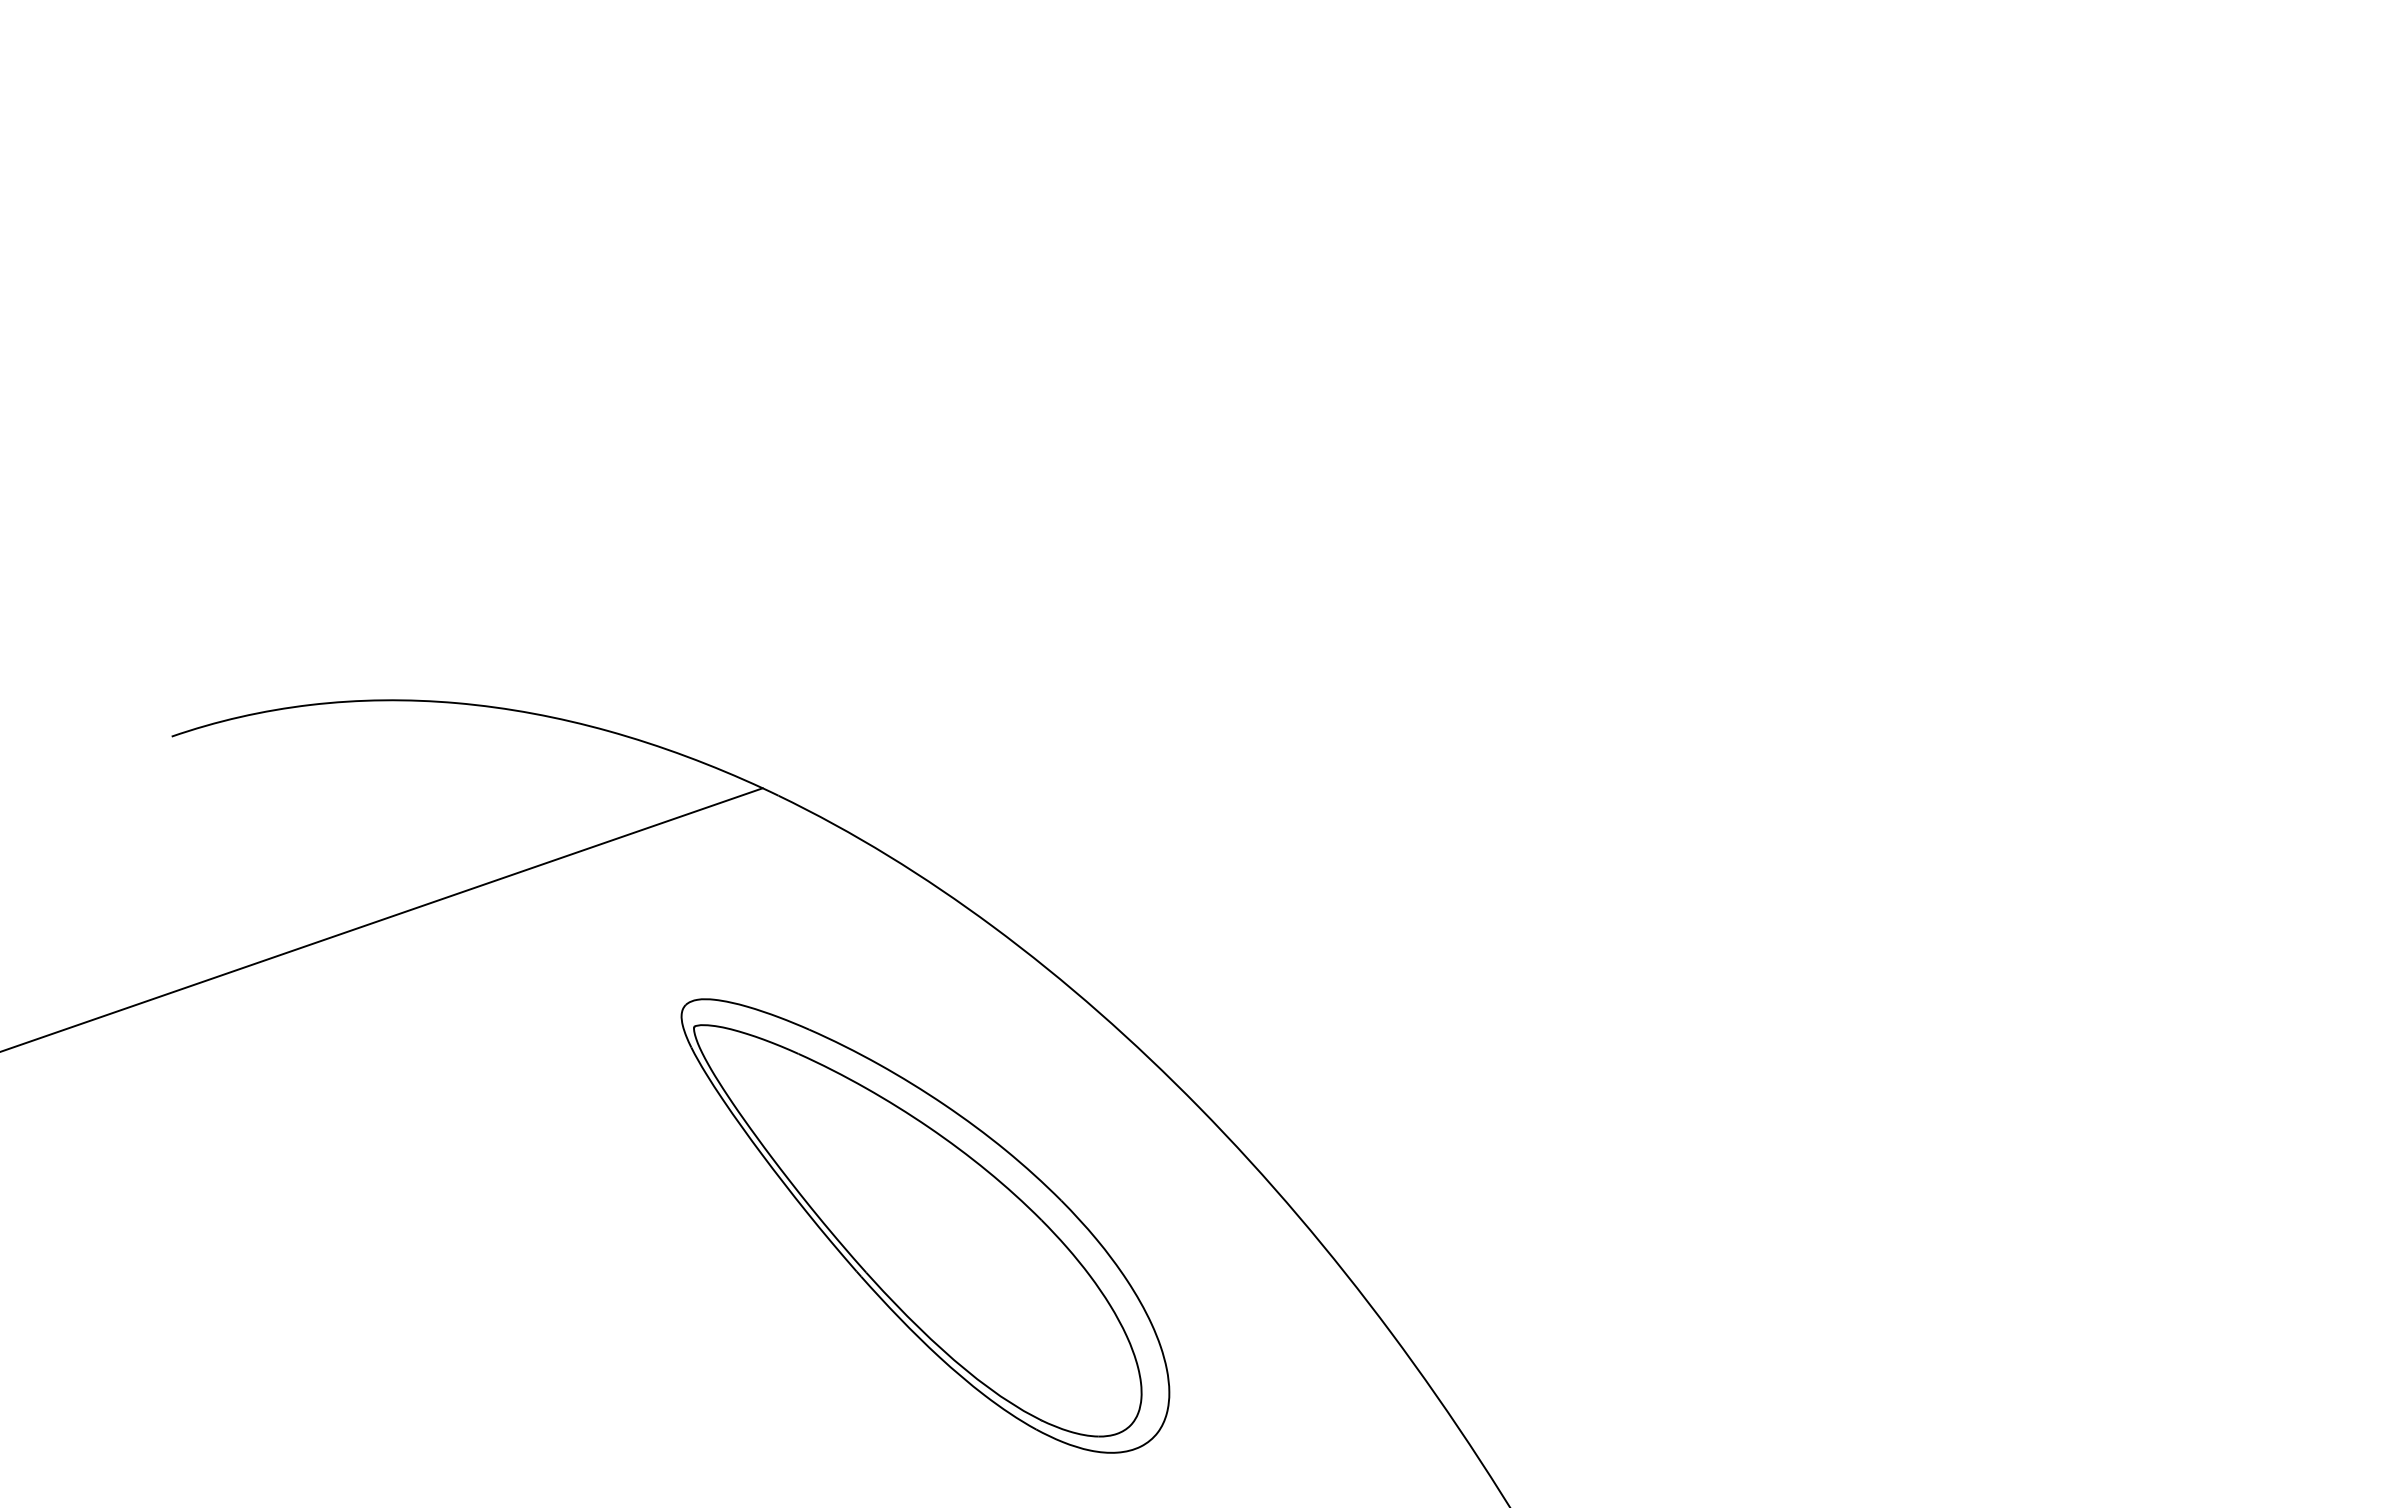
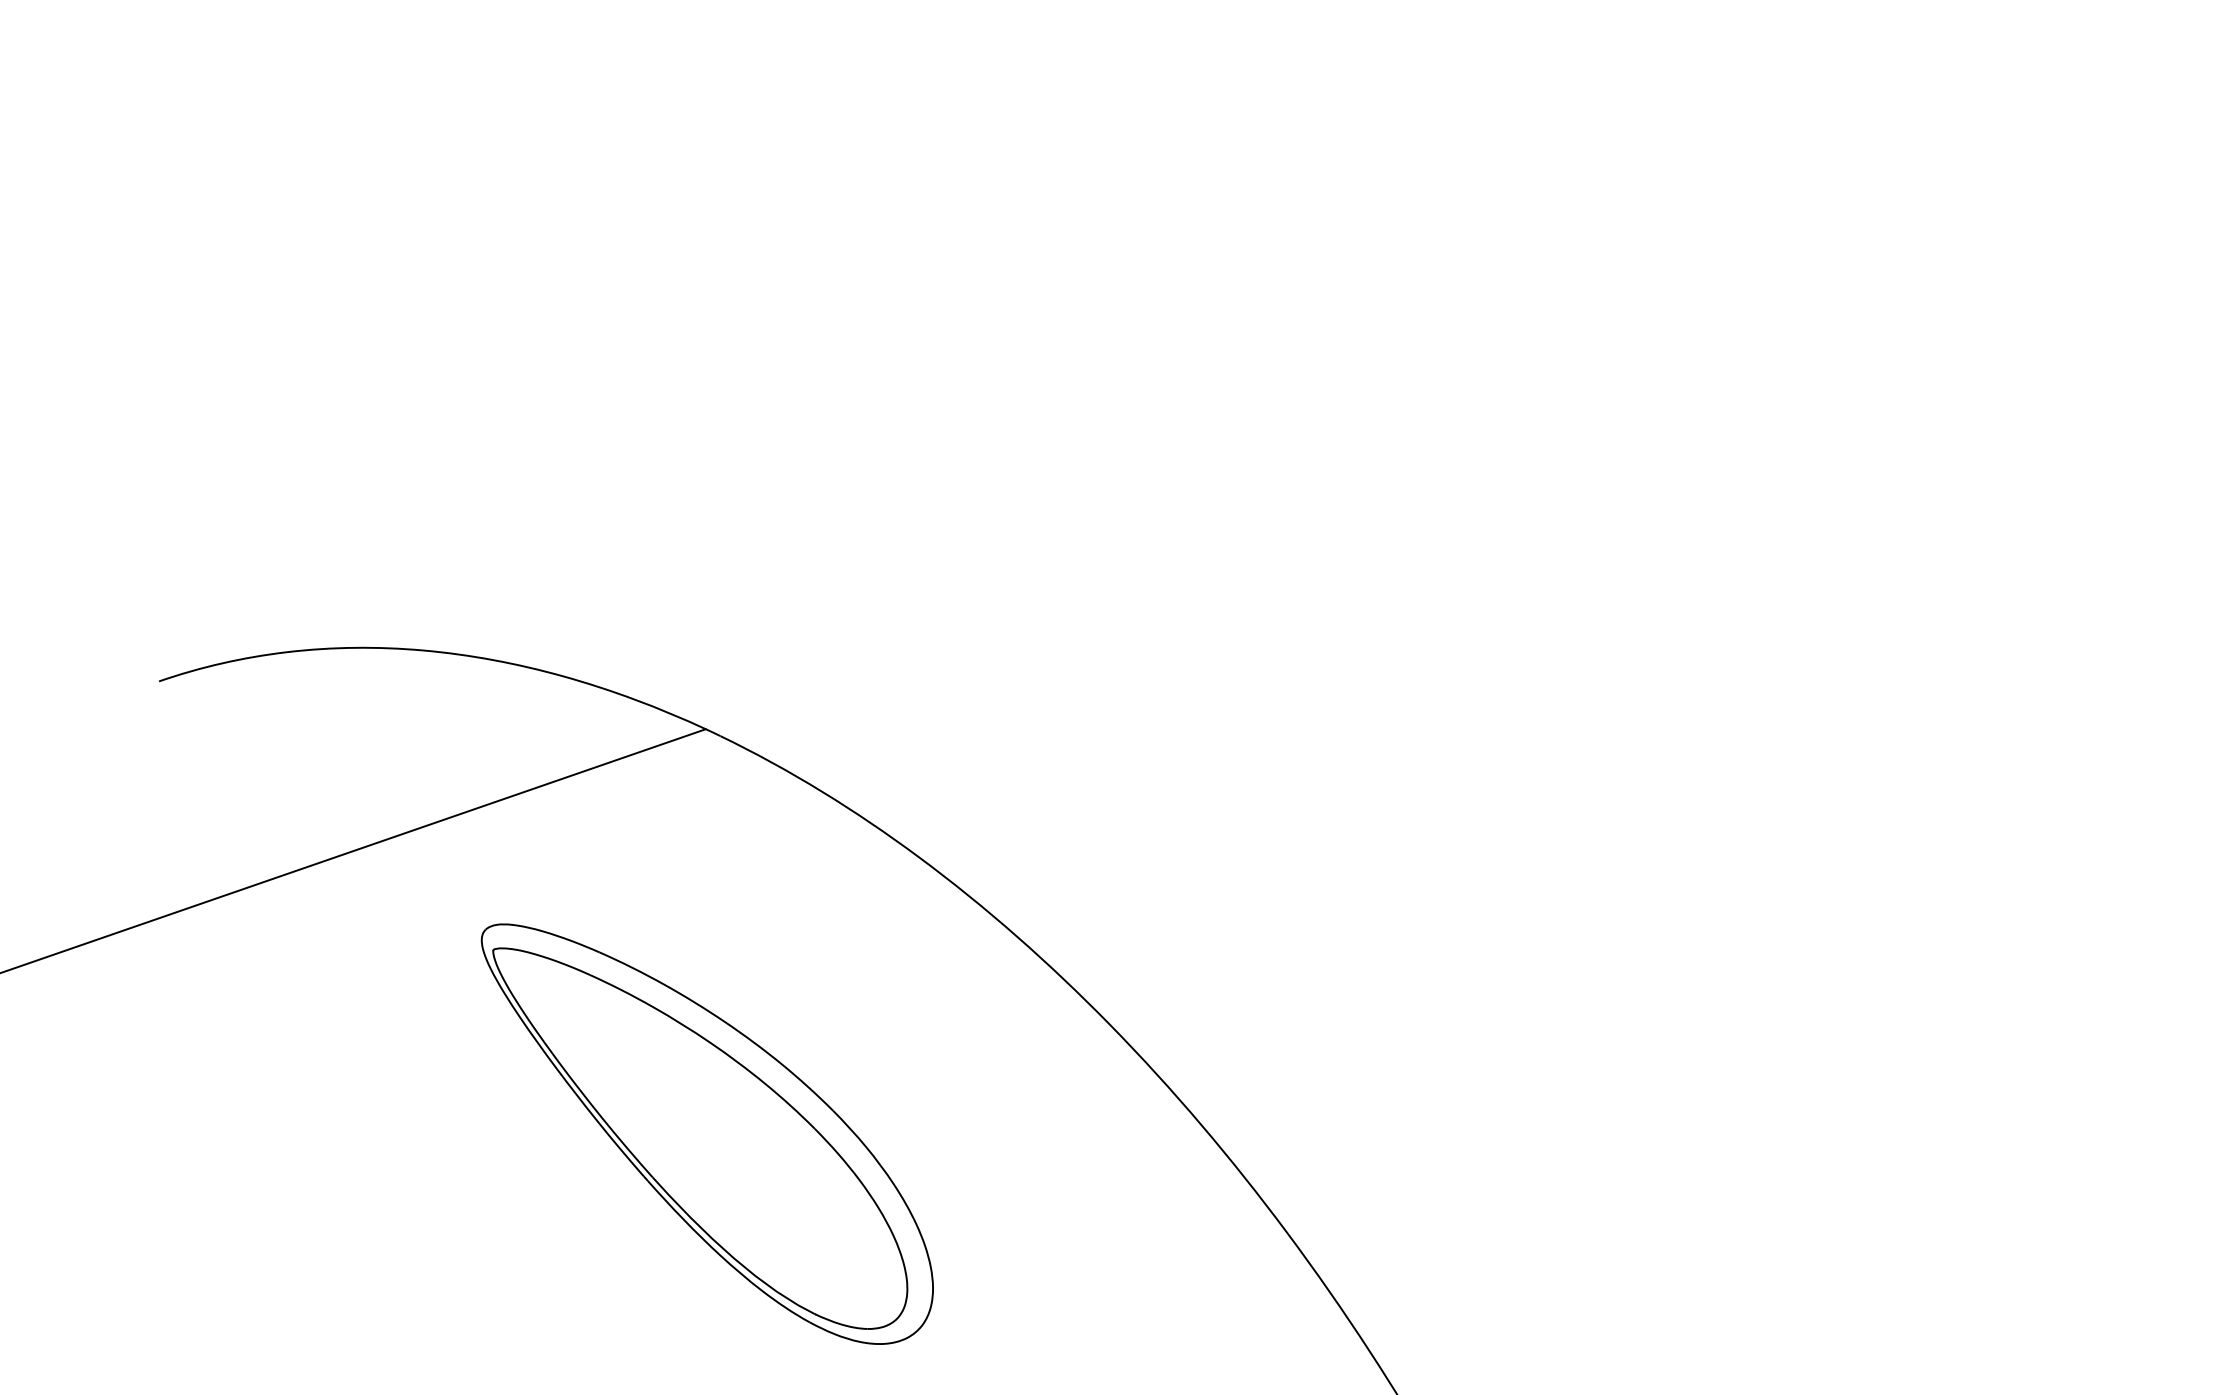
part: (924, 1225) -> (706, 1133), moved

